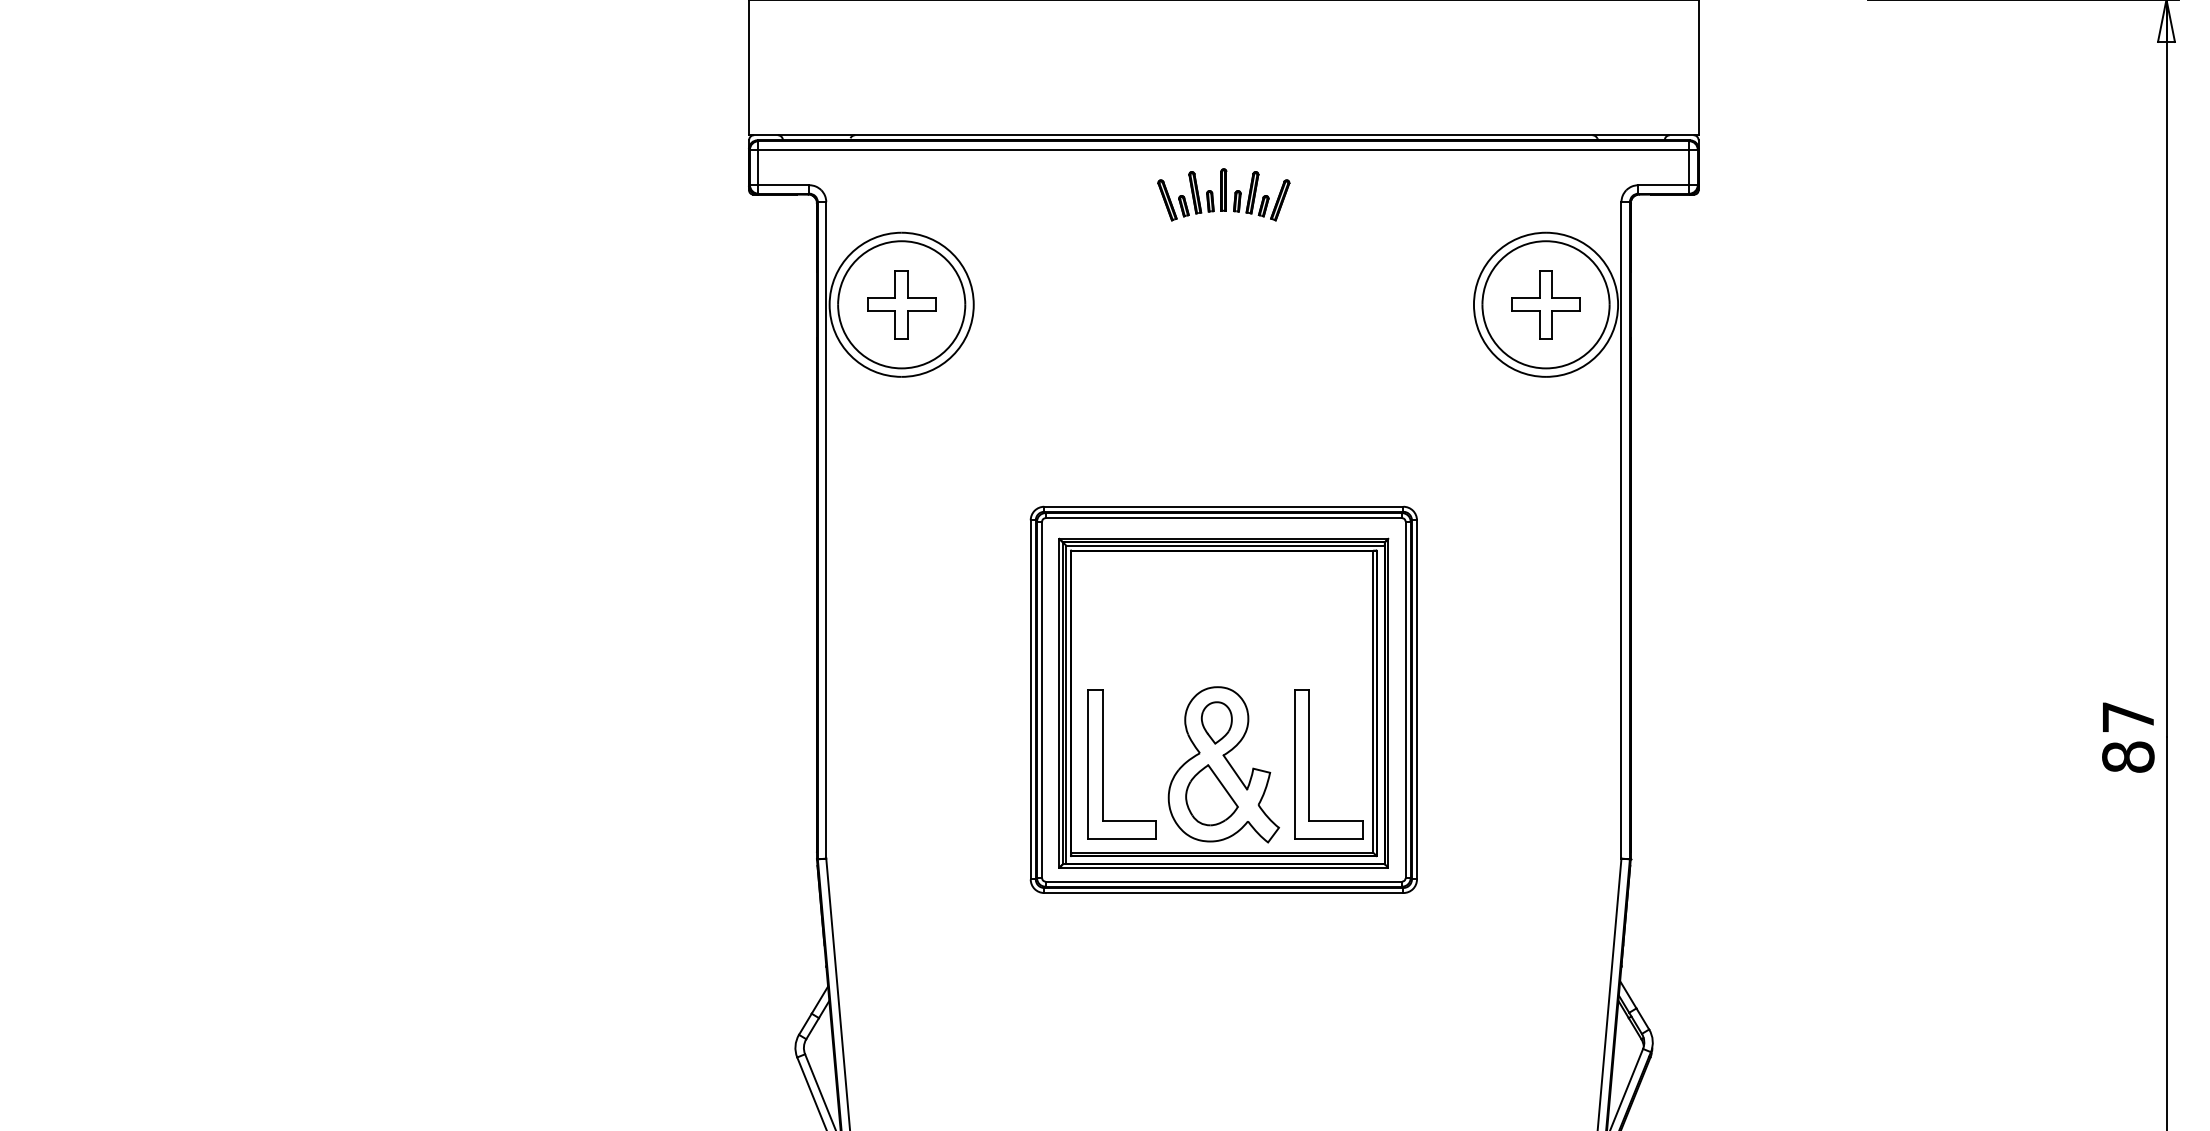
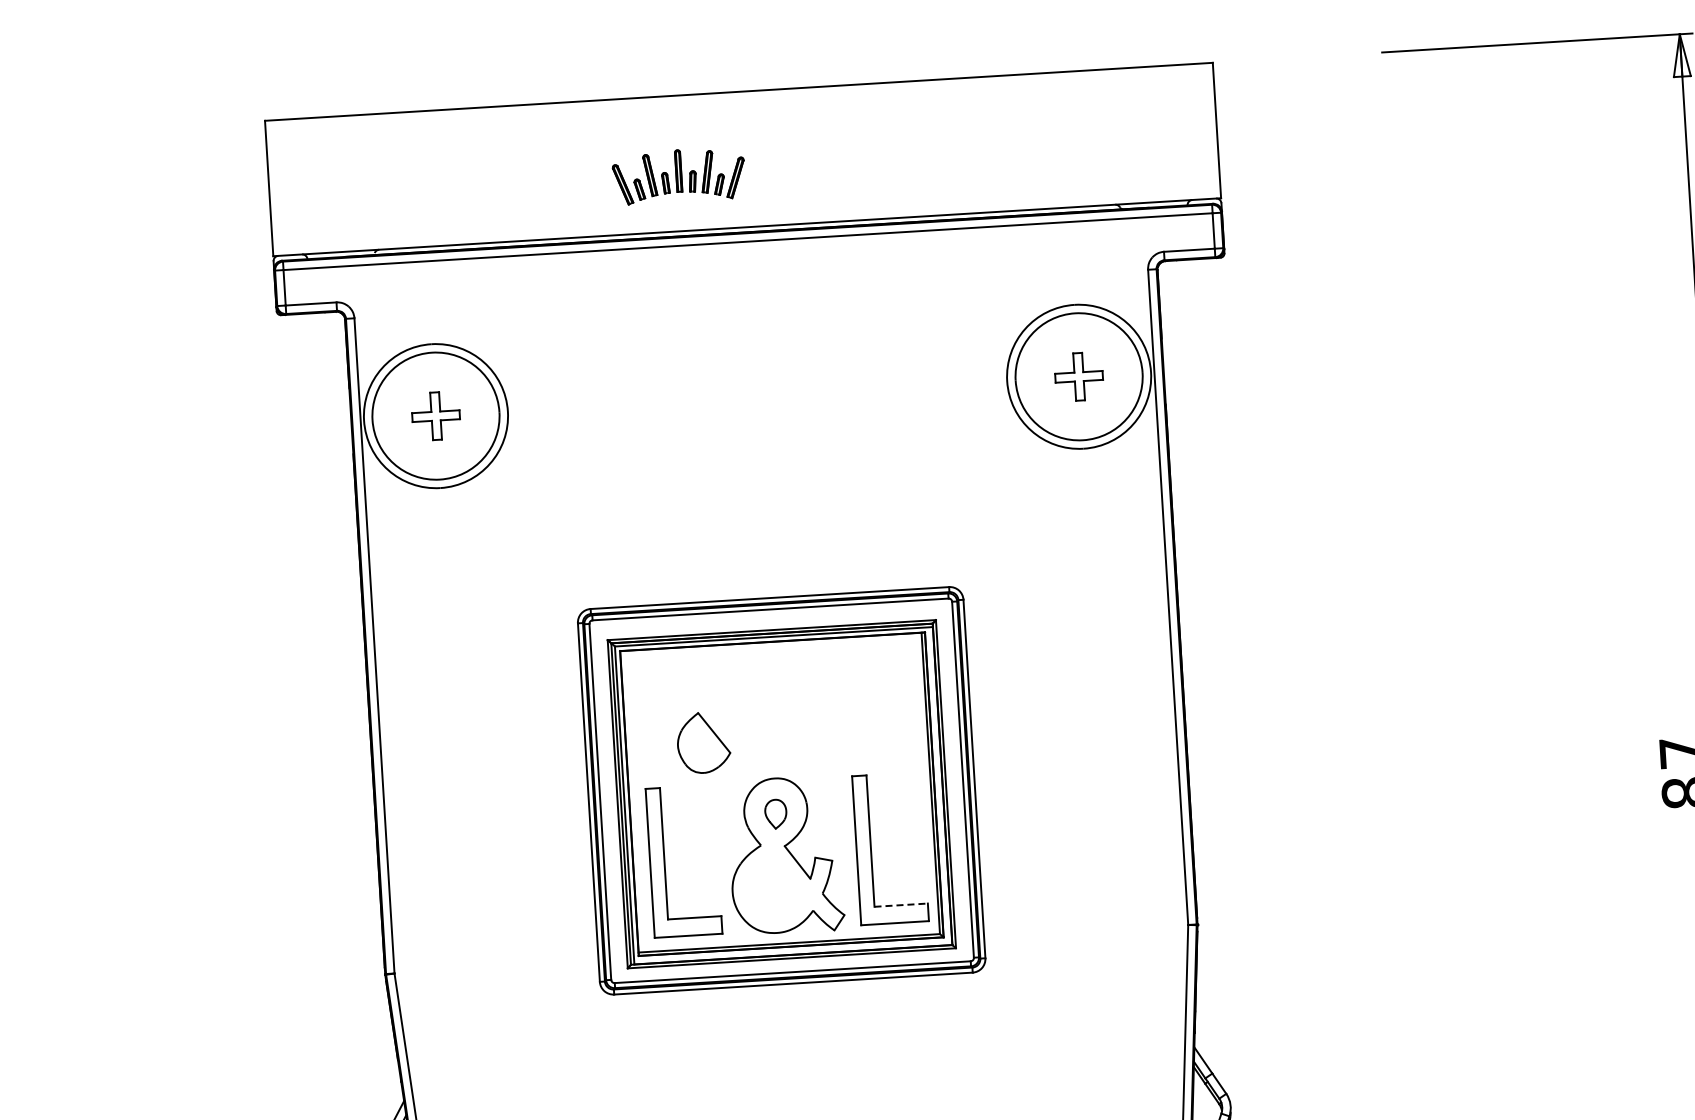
part: (1223, 194) -> (678, 175), moved
part: (901, 304) -> (435, 415), size x0.7
part: (1545, 304) -> (1078, 376), size x0.7
part: (1216, 722) -> (775, 813), size x0.7
part: (1211, 795) -> (703, 743), moved
line: (1336, 821) -> (901, 905), solid -> dashed

